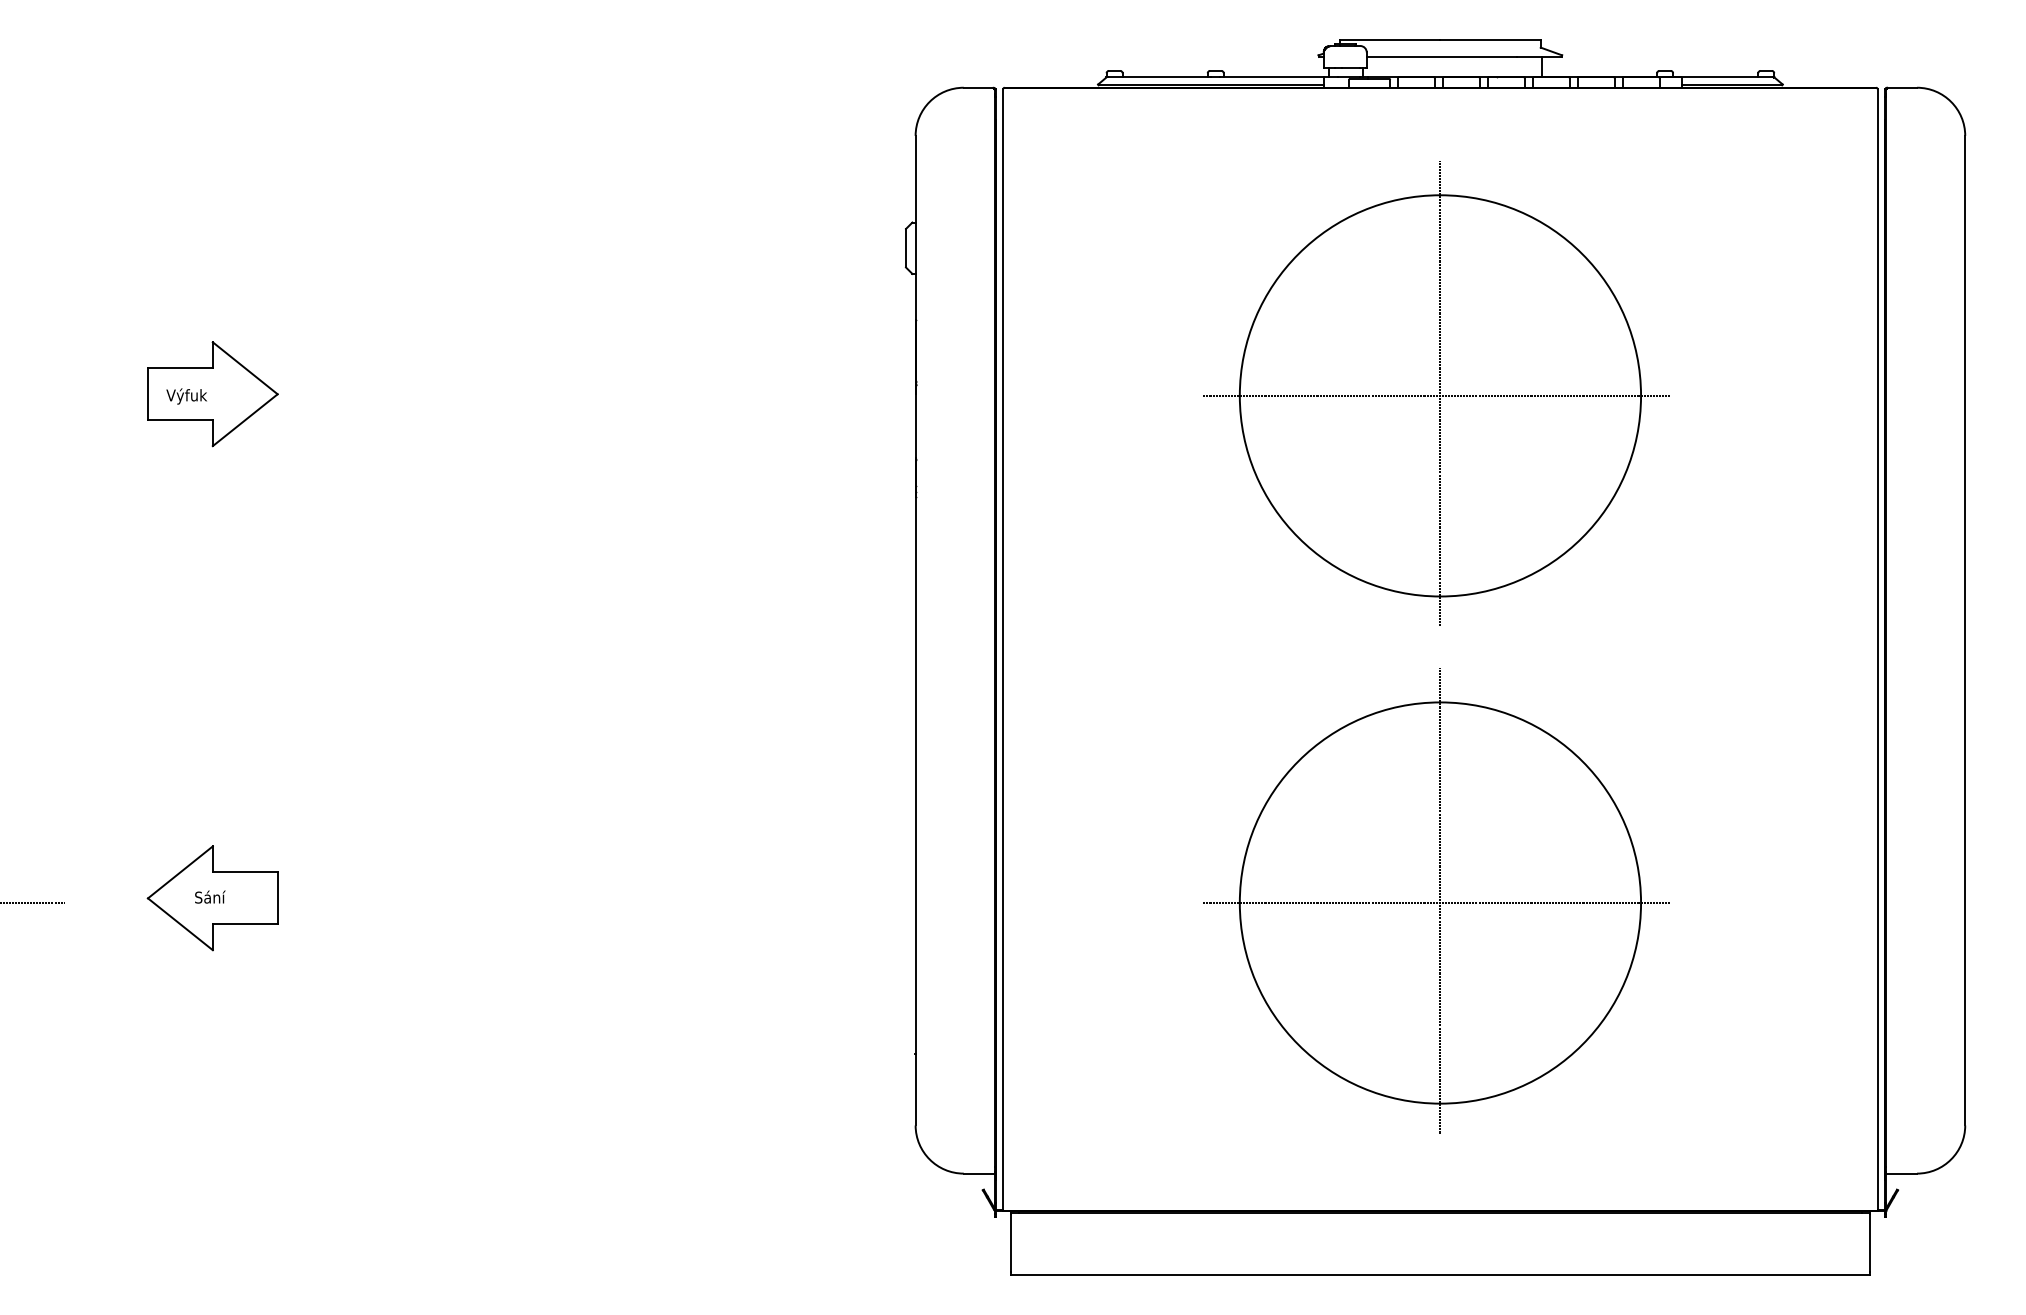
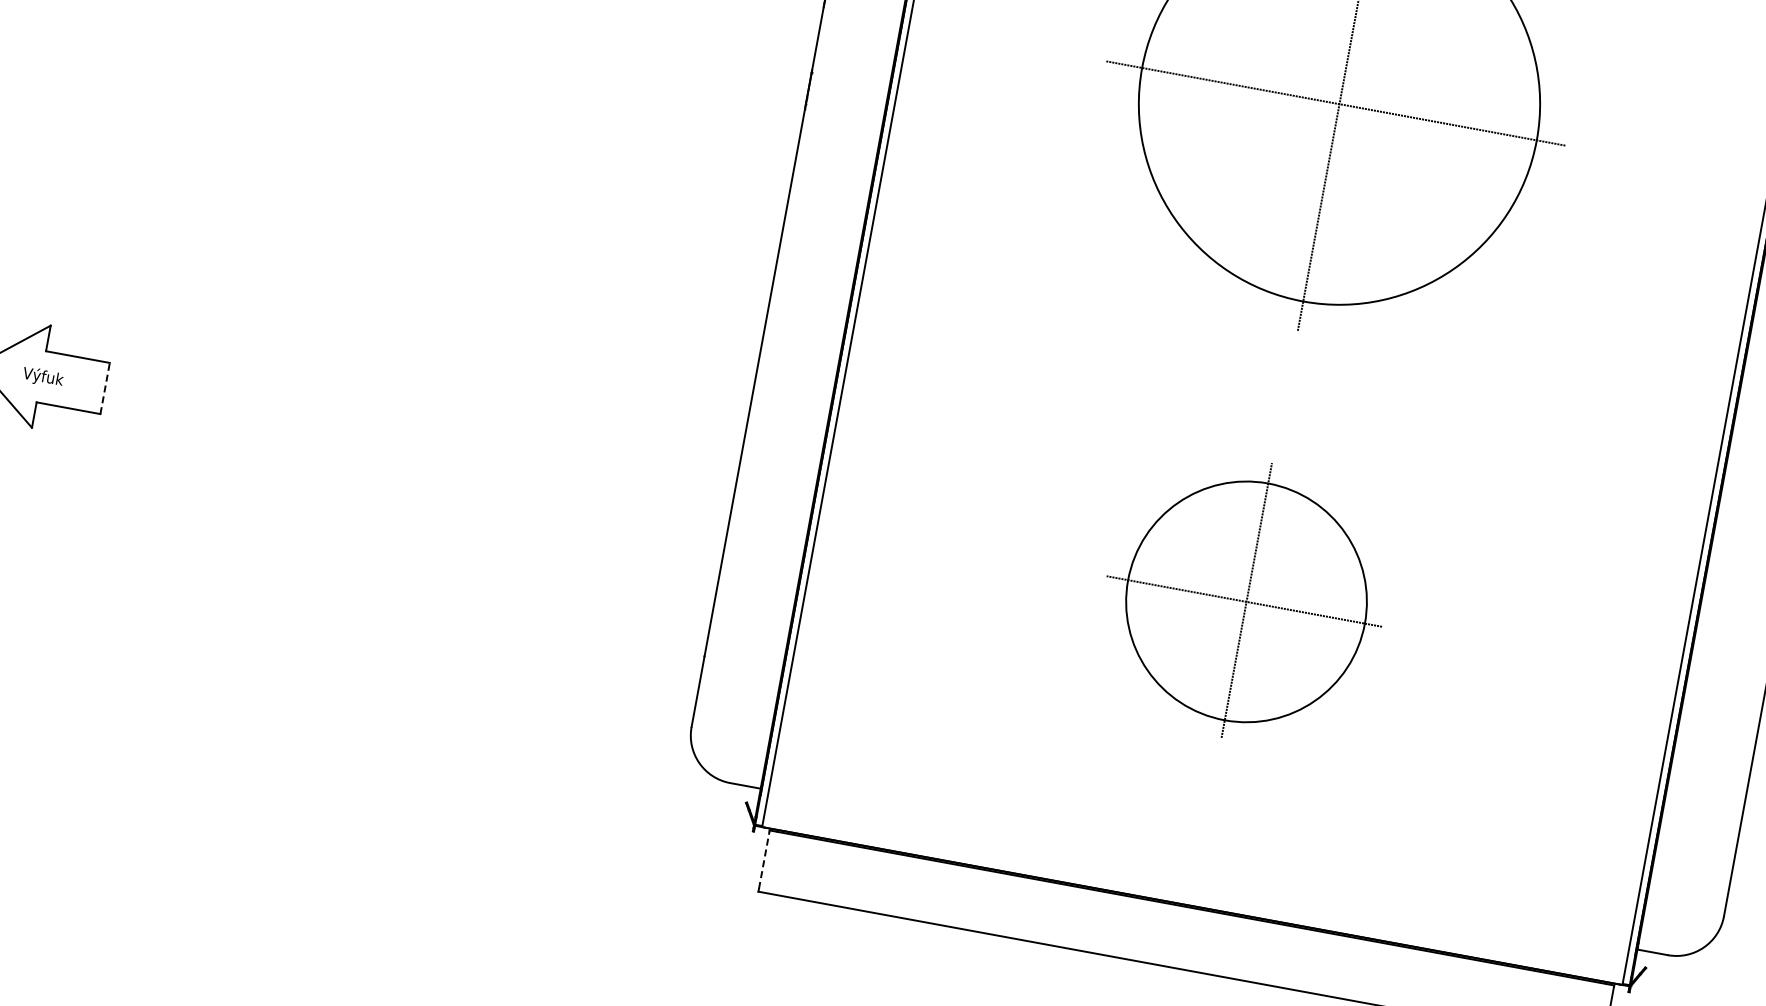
text: (214, 898) -> (42, 377), Sání -> Výfuk
line: (277, 898) -> (104, 388), solid -> dashed
part: (1436, 900) -> (1244, 599), size x0.6
line: (1011, 1242) -> (764, 859), solid -> dashed

